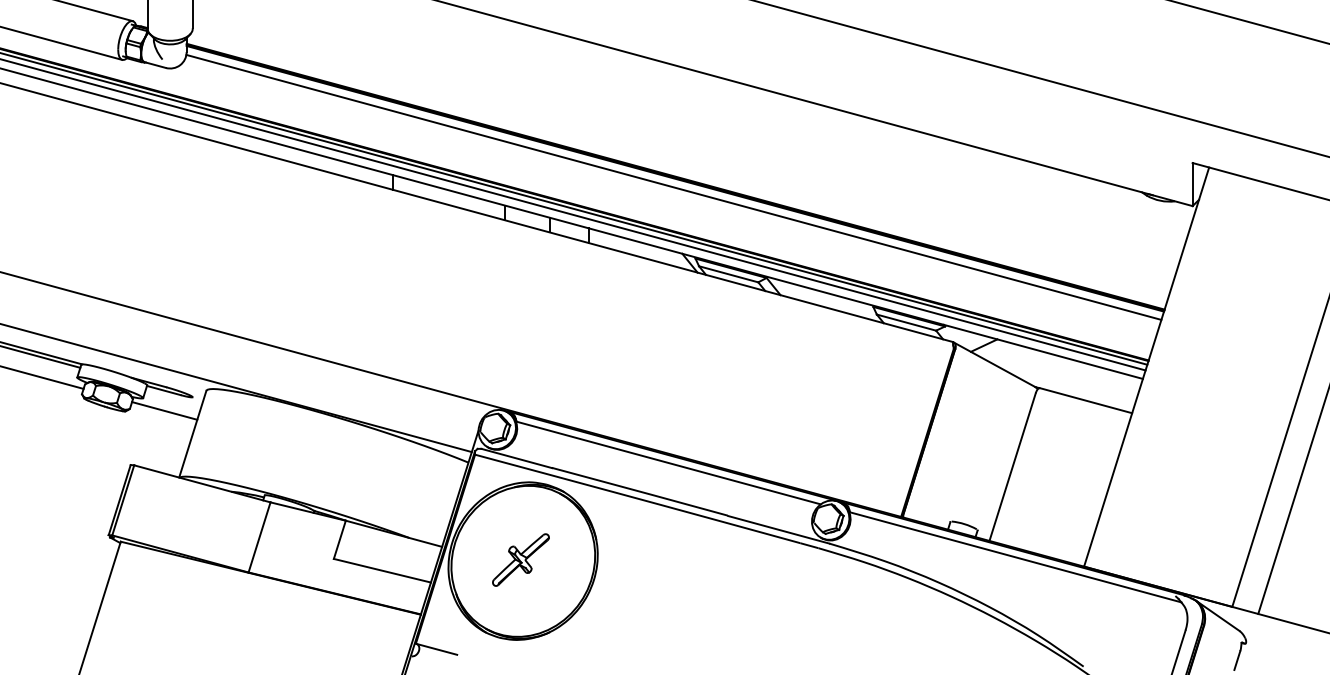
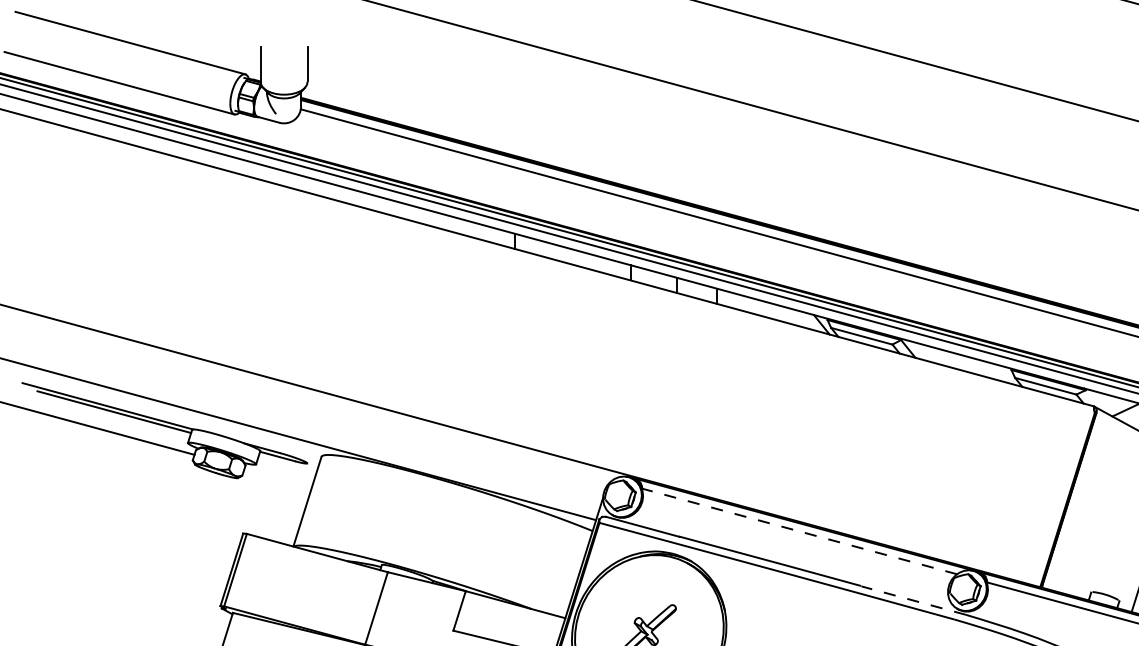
line: (164, 410) -> (278, 477), removed
line: (668, 463) -> (799, 531), solid -> dashed
line: (778, 529) -> (913, 600), solid -> dashed

